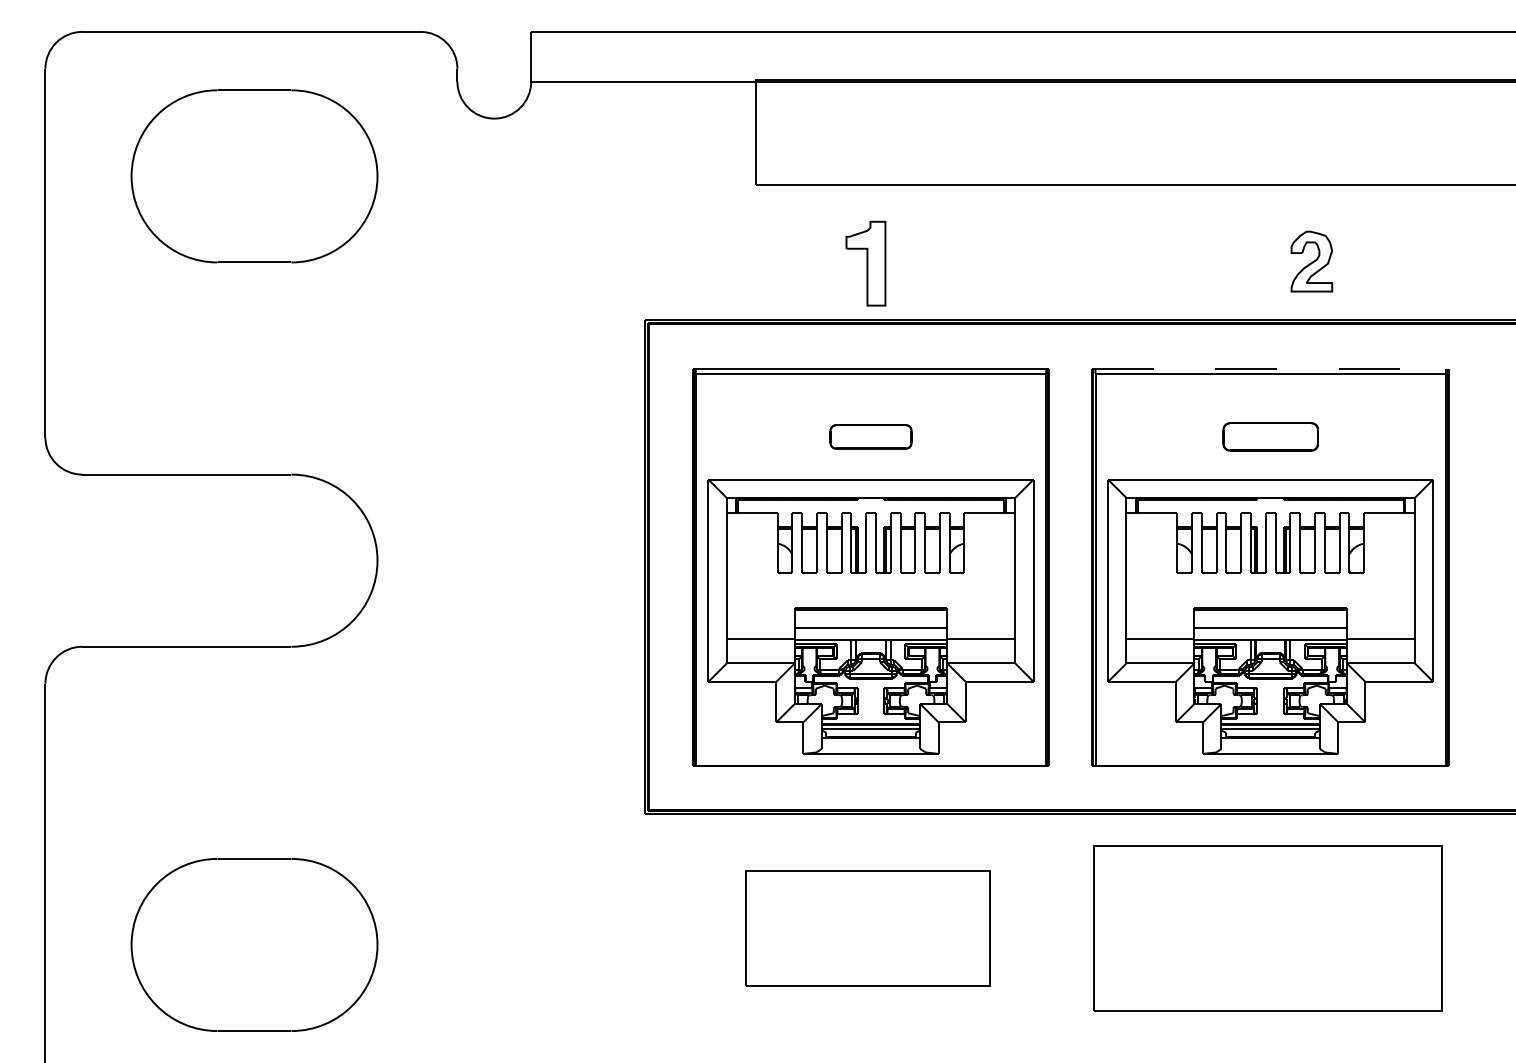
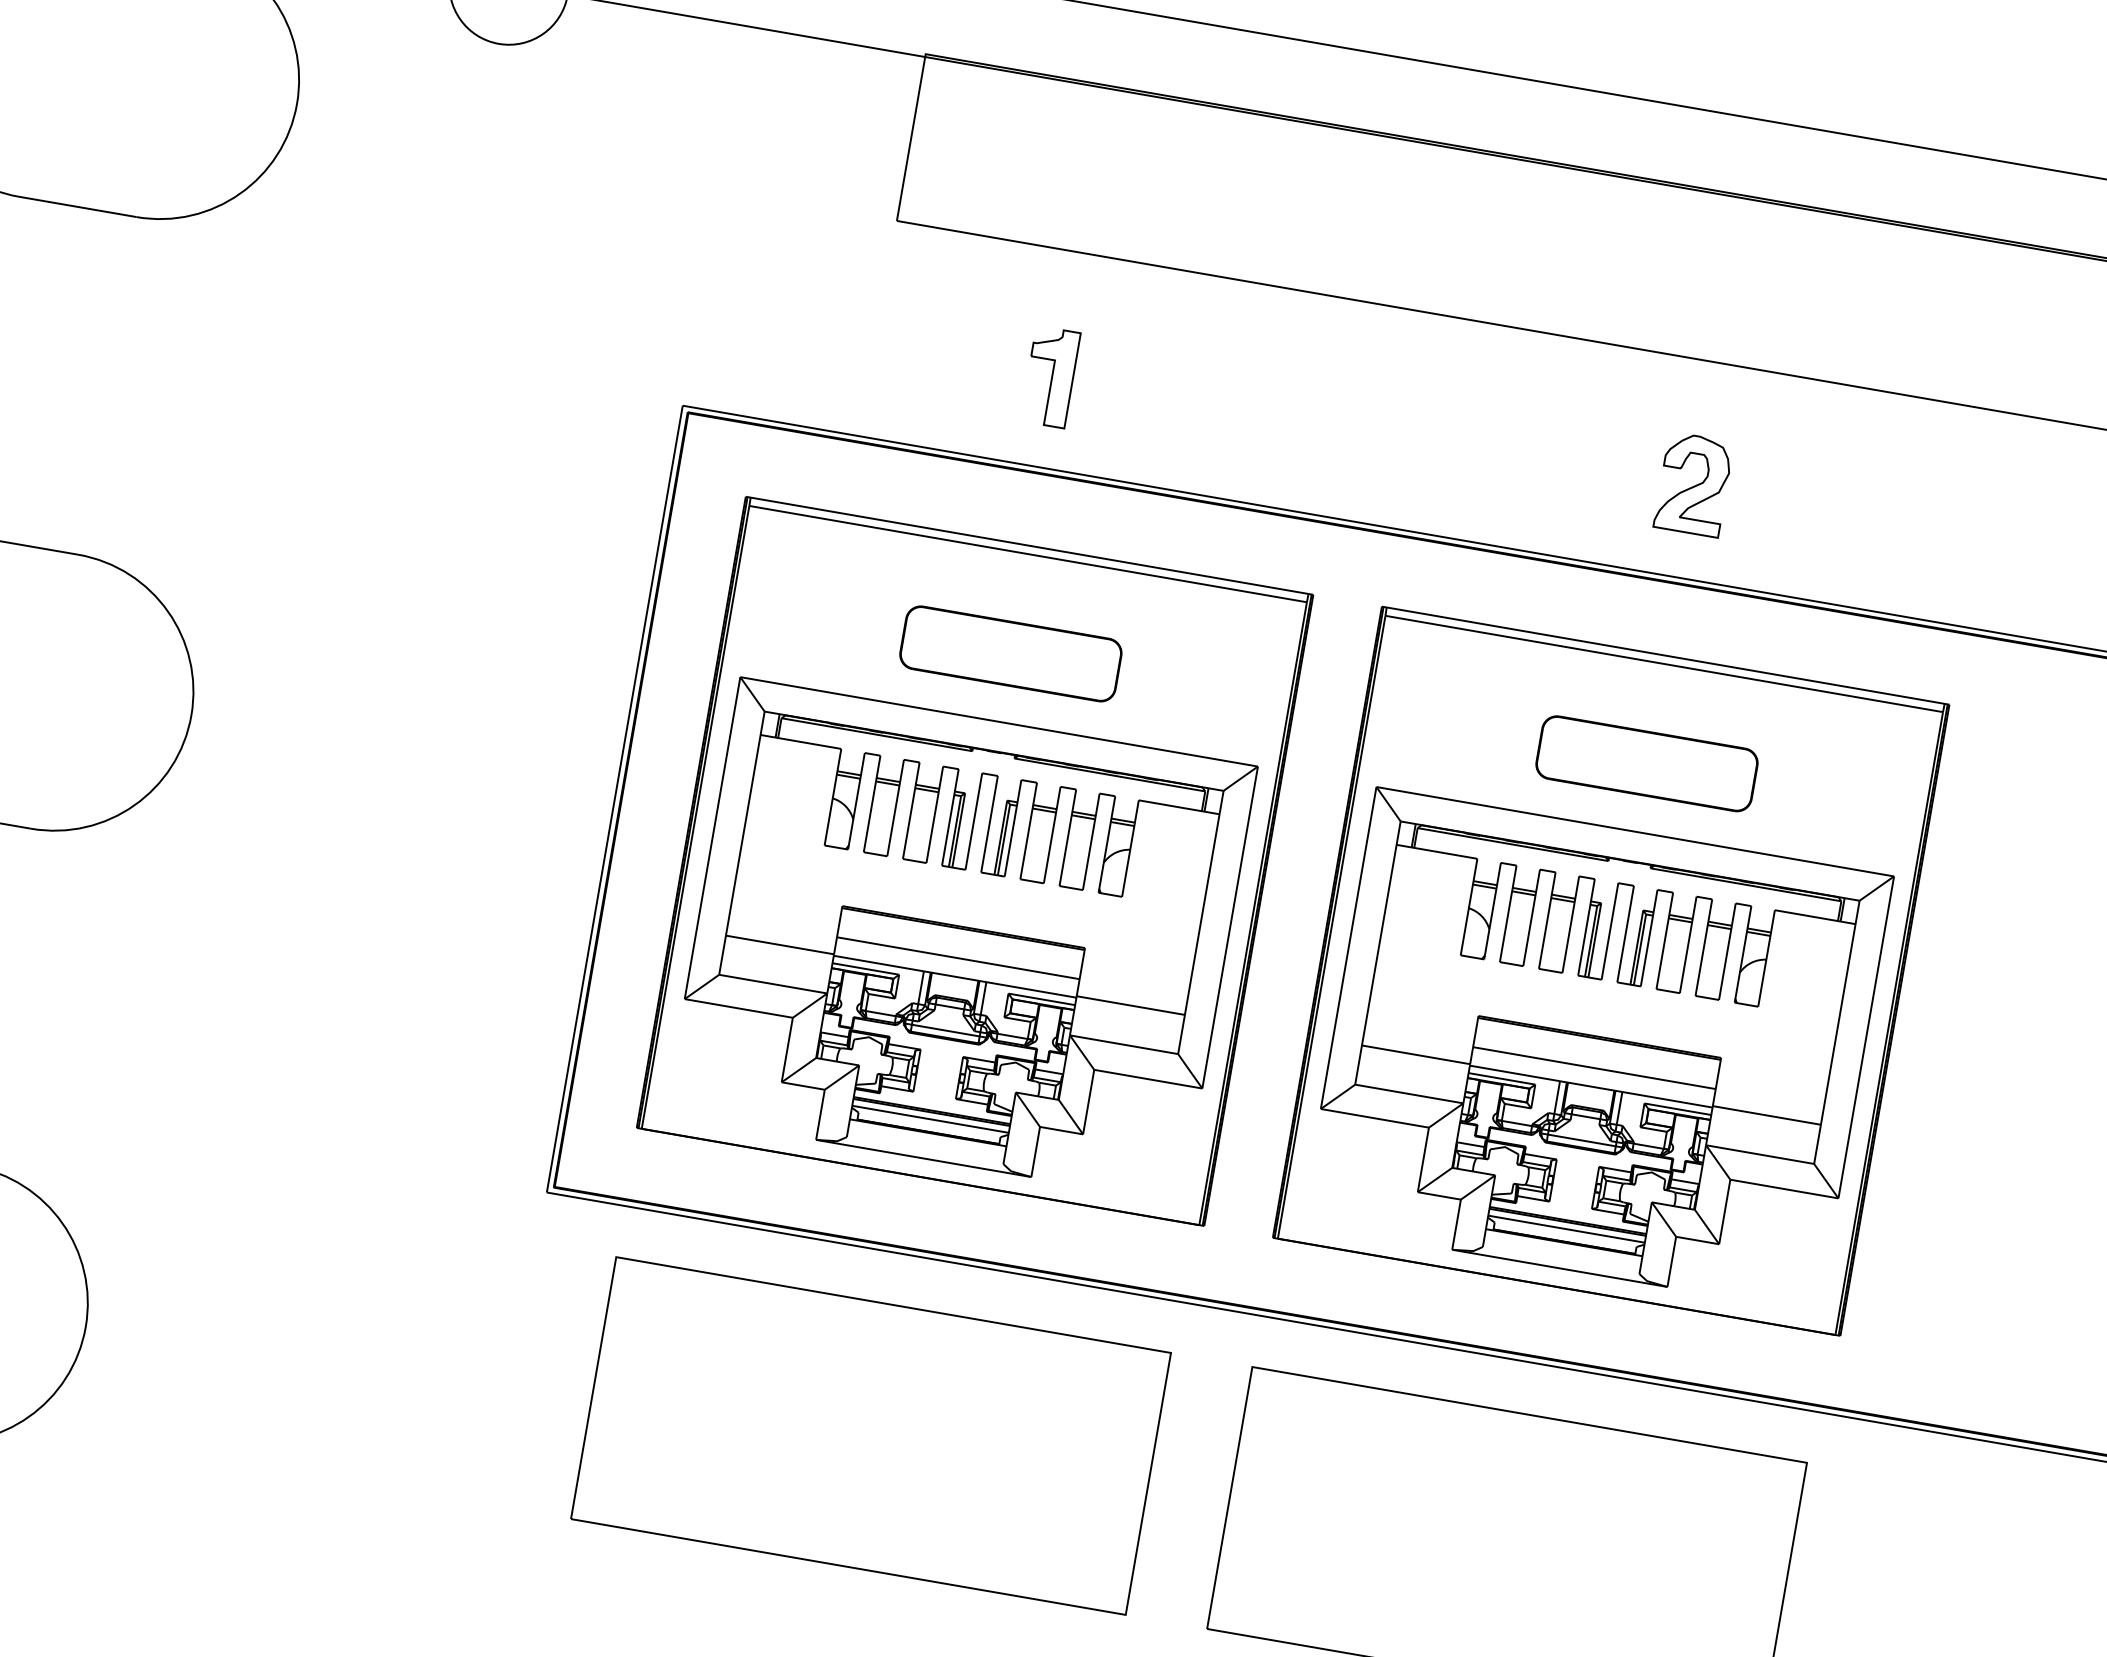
part: (1311, 261) -> (1693, 484), moved
part: (865, 263) -> (1049, 376), size x0.71
line: (1271, 368) -> (1667, 655), dashed -> solid
part: (870, 436) -> (1010, 653), size x1.67
part: (1270, 436) -> (1646, 763), size x1.43
part: (867, 928) -> (870, 1435), size x1.43

